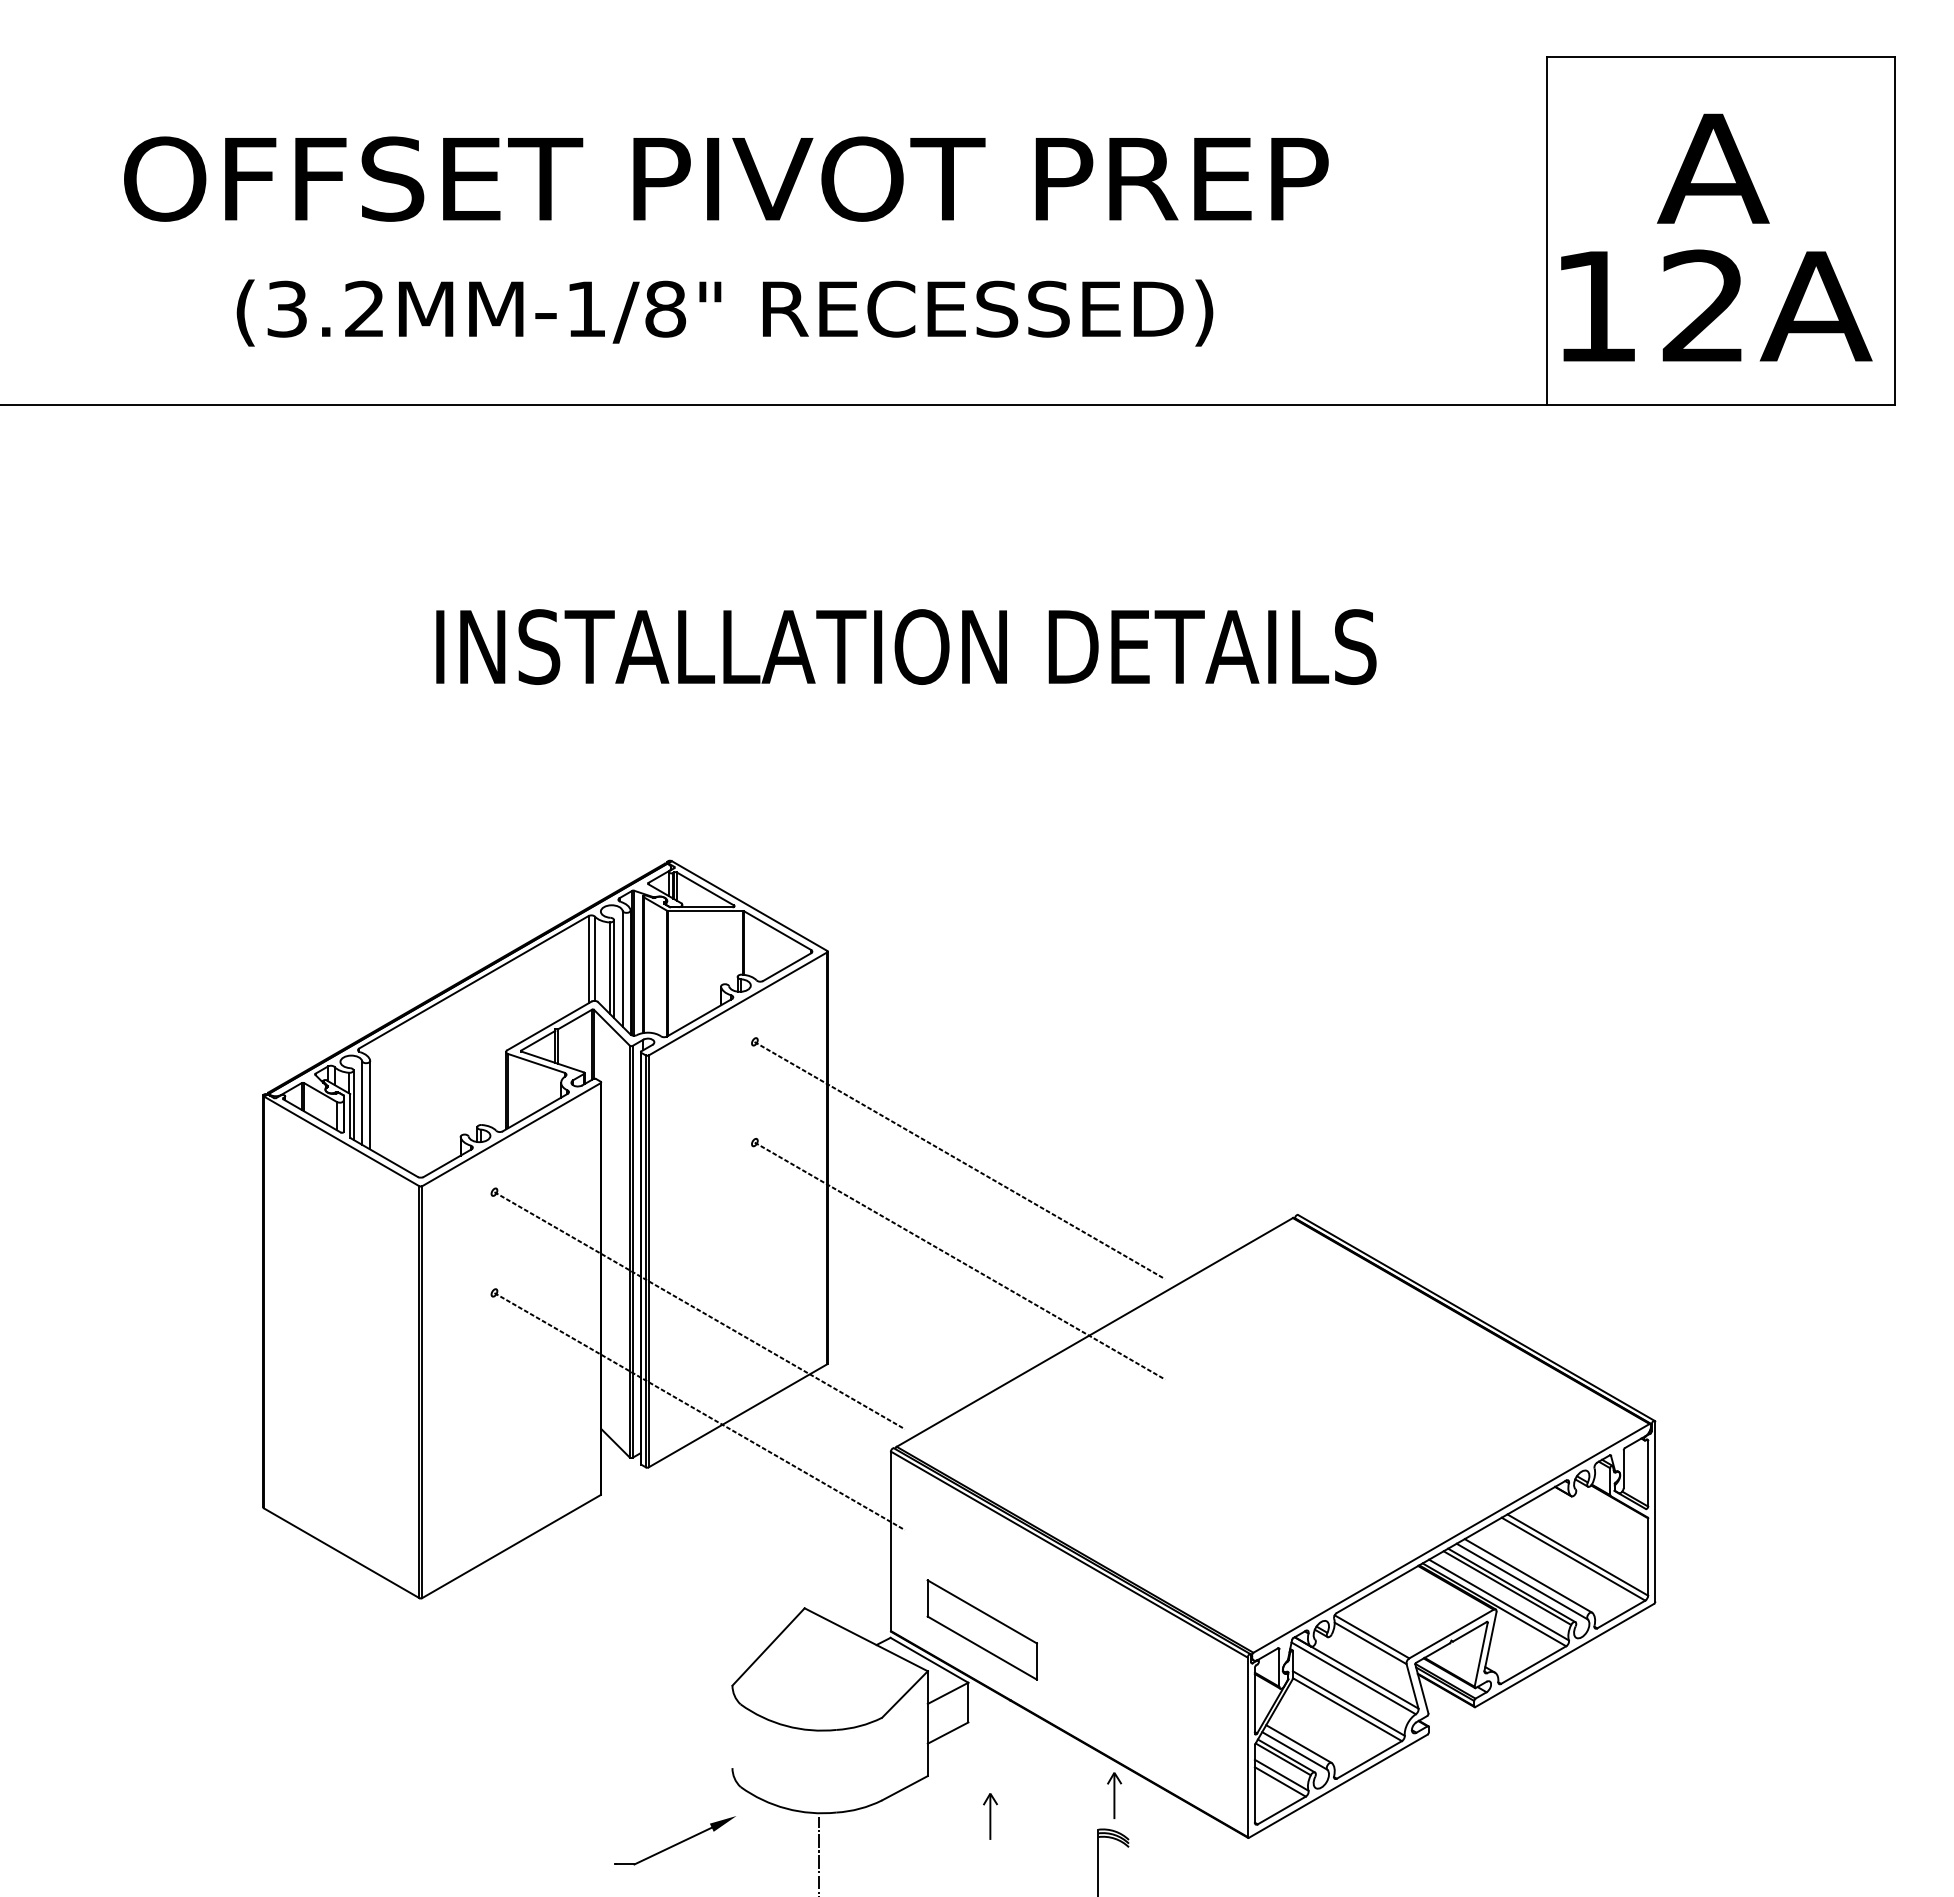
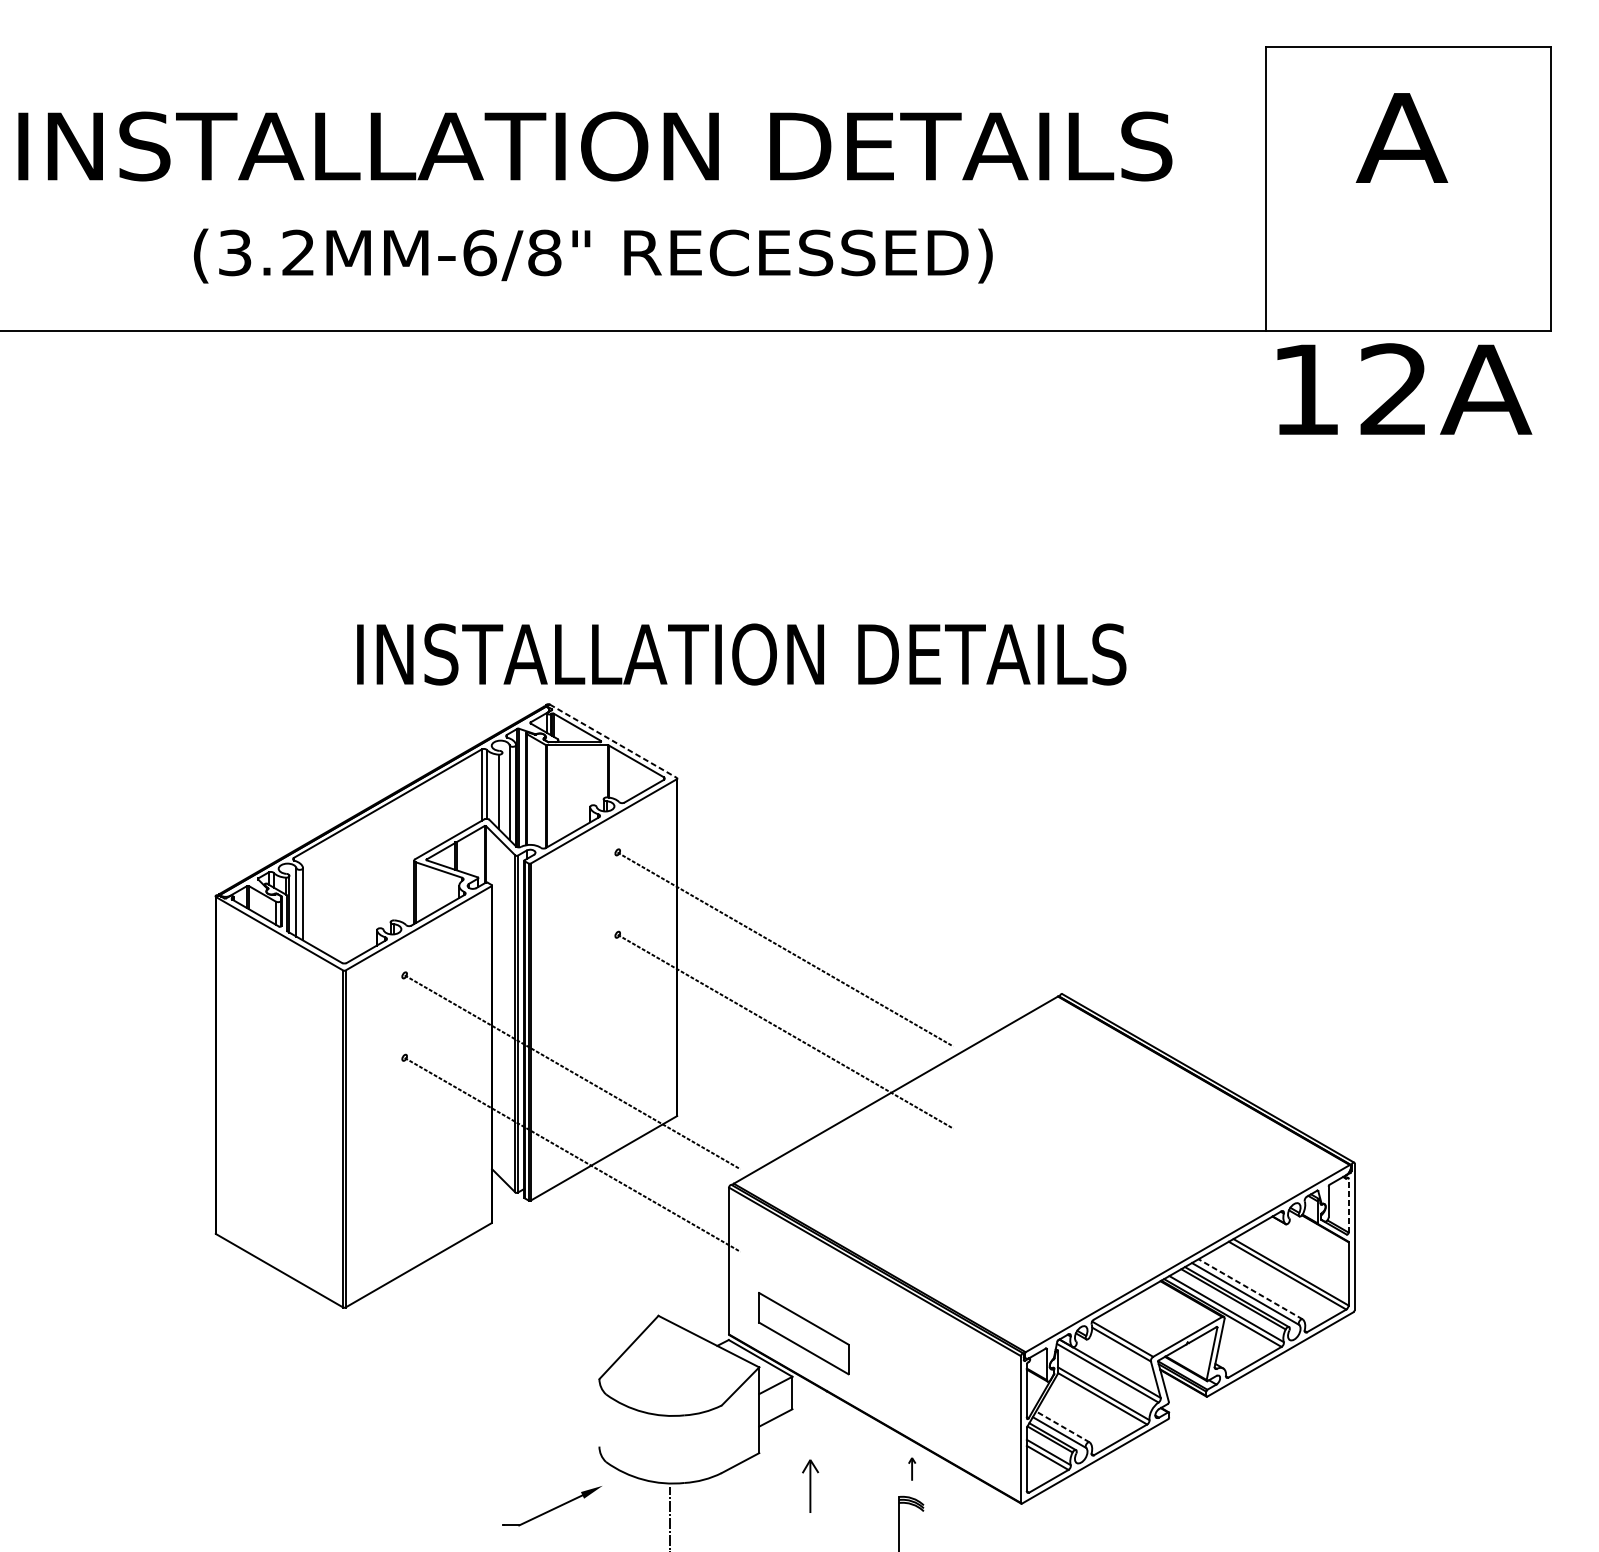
text: (727, 178) -> (595, 145), OFFSET PIVOT PREP -> INSTALLATION DETAILS
text: (1716, 305) -> (1404, 388), moved
text: (586, 308) -> (479, 252), (3.2MM-1/8" -> (3.2MM-6/8"
text: (906, 646) -> (741, 654), moved
line: (749, 906) -> (613, 741), solid -> dashed
line: (614, 969) -> (502, 793), removed
line: (1648, 1473) -> (1348, 1205), solid -> dashed
line: (1527, 1575) -> (1249, 1289), solid -> dashed
line: (1298, 1744) -> (1062, 1427), solid -> dashed
part: (1114, 1795) -> (912, 1469), size x0.6
part: (990, 1816) -> (810, 1486), size x1.4

